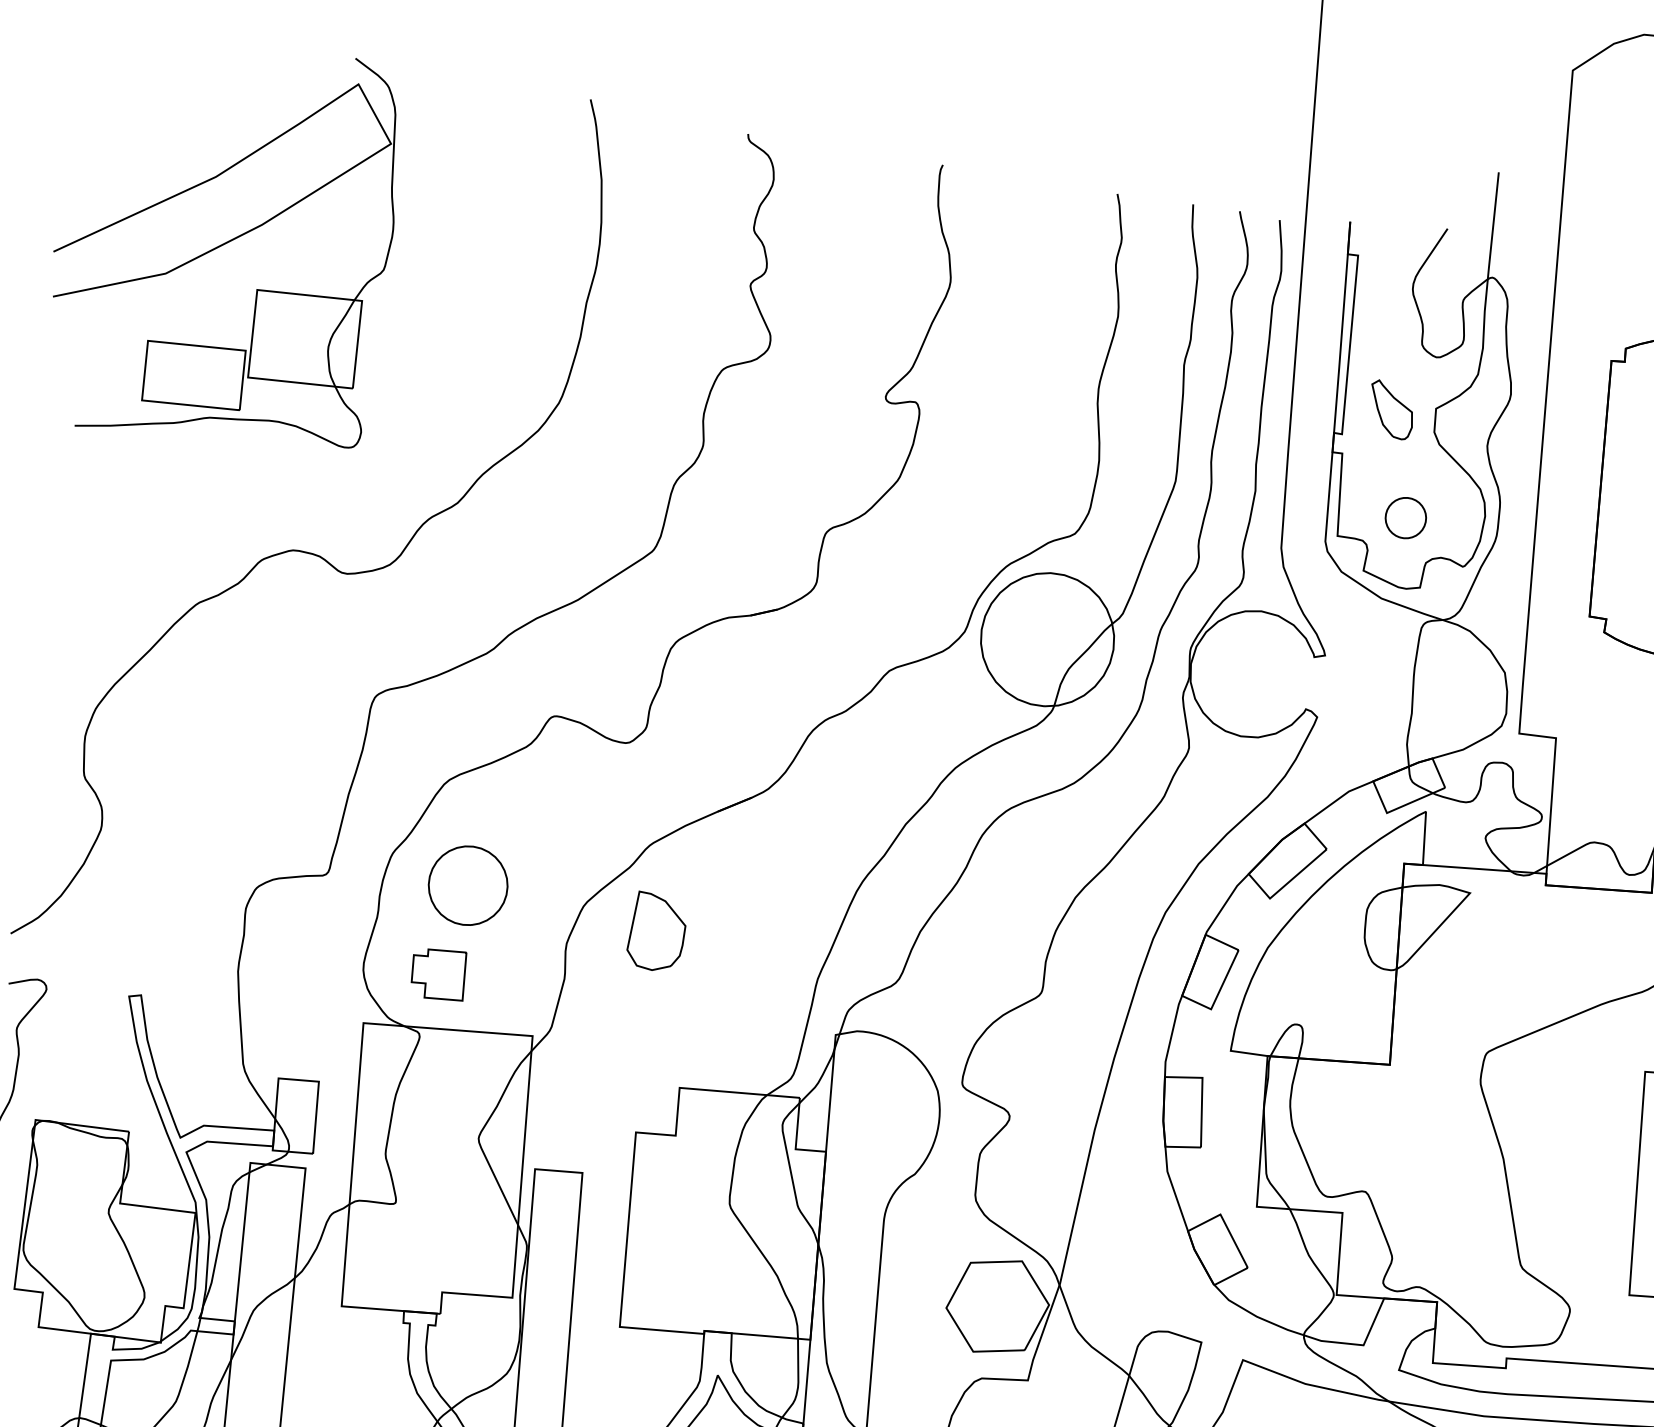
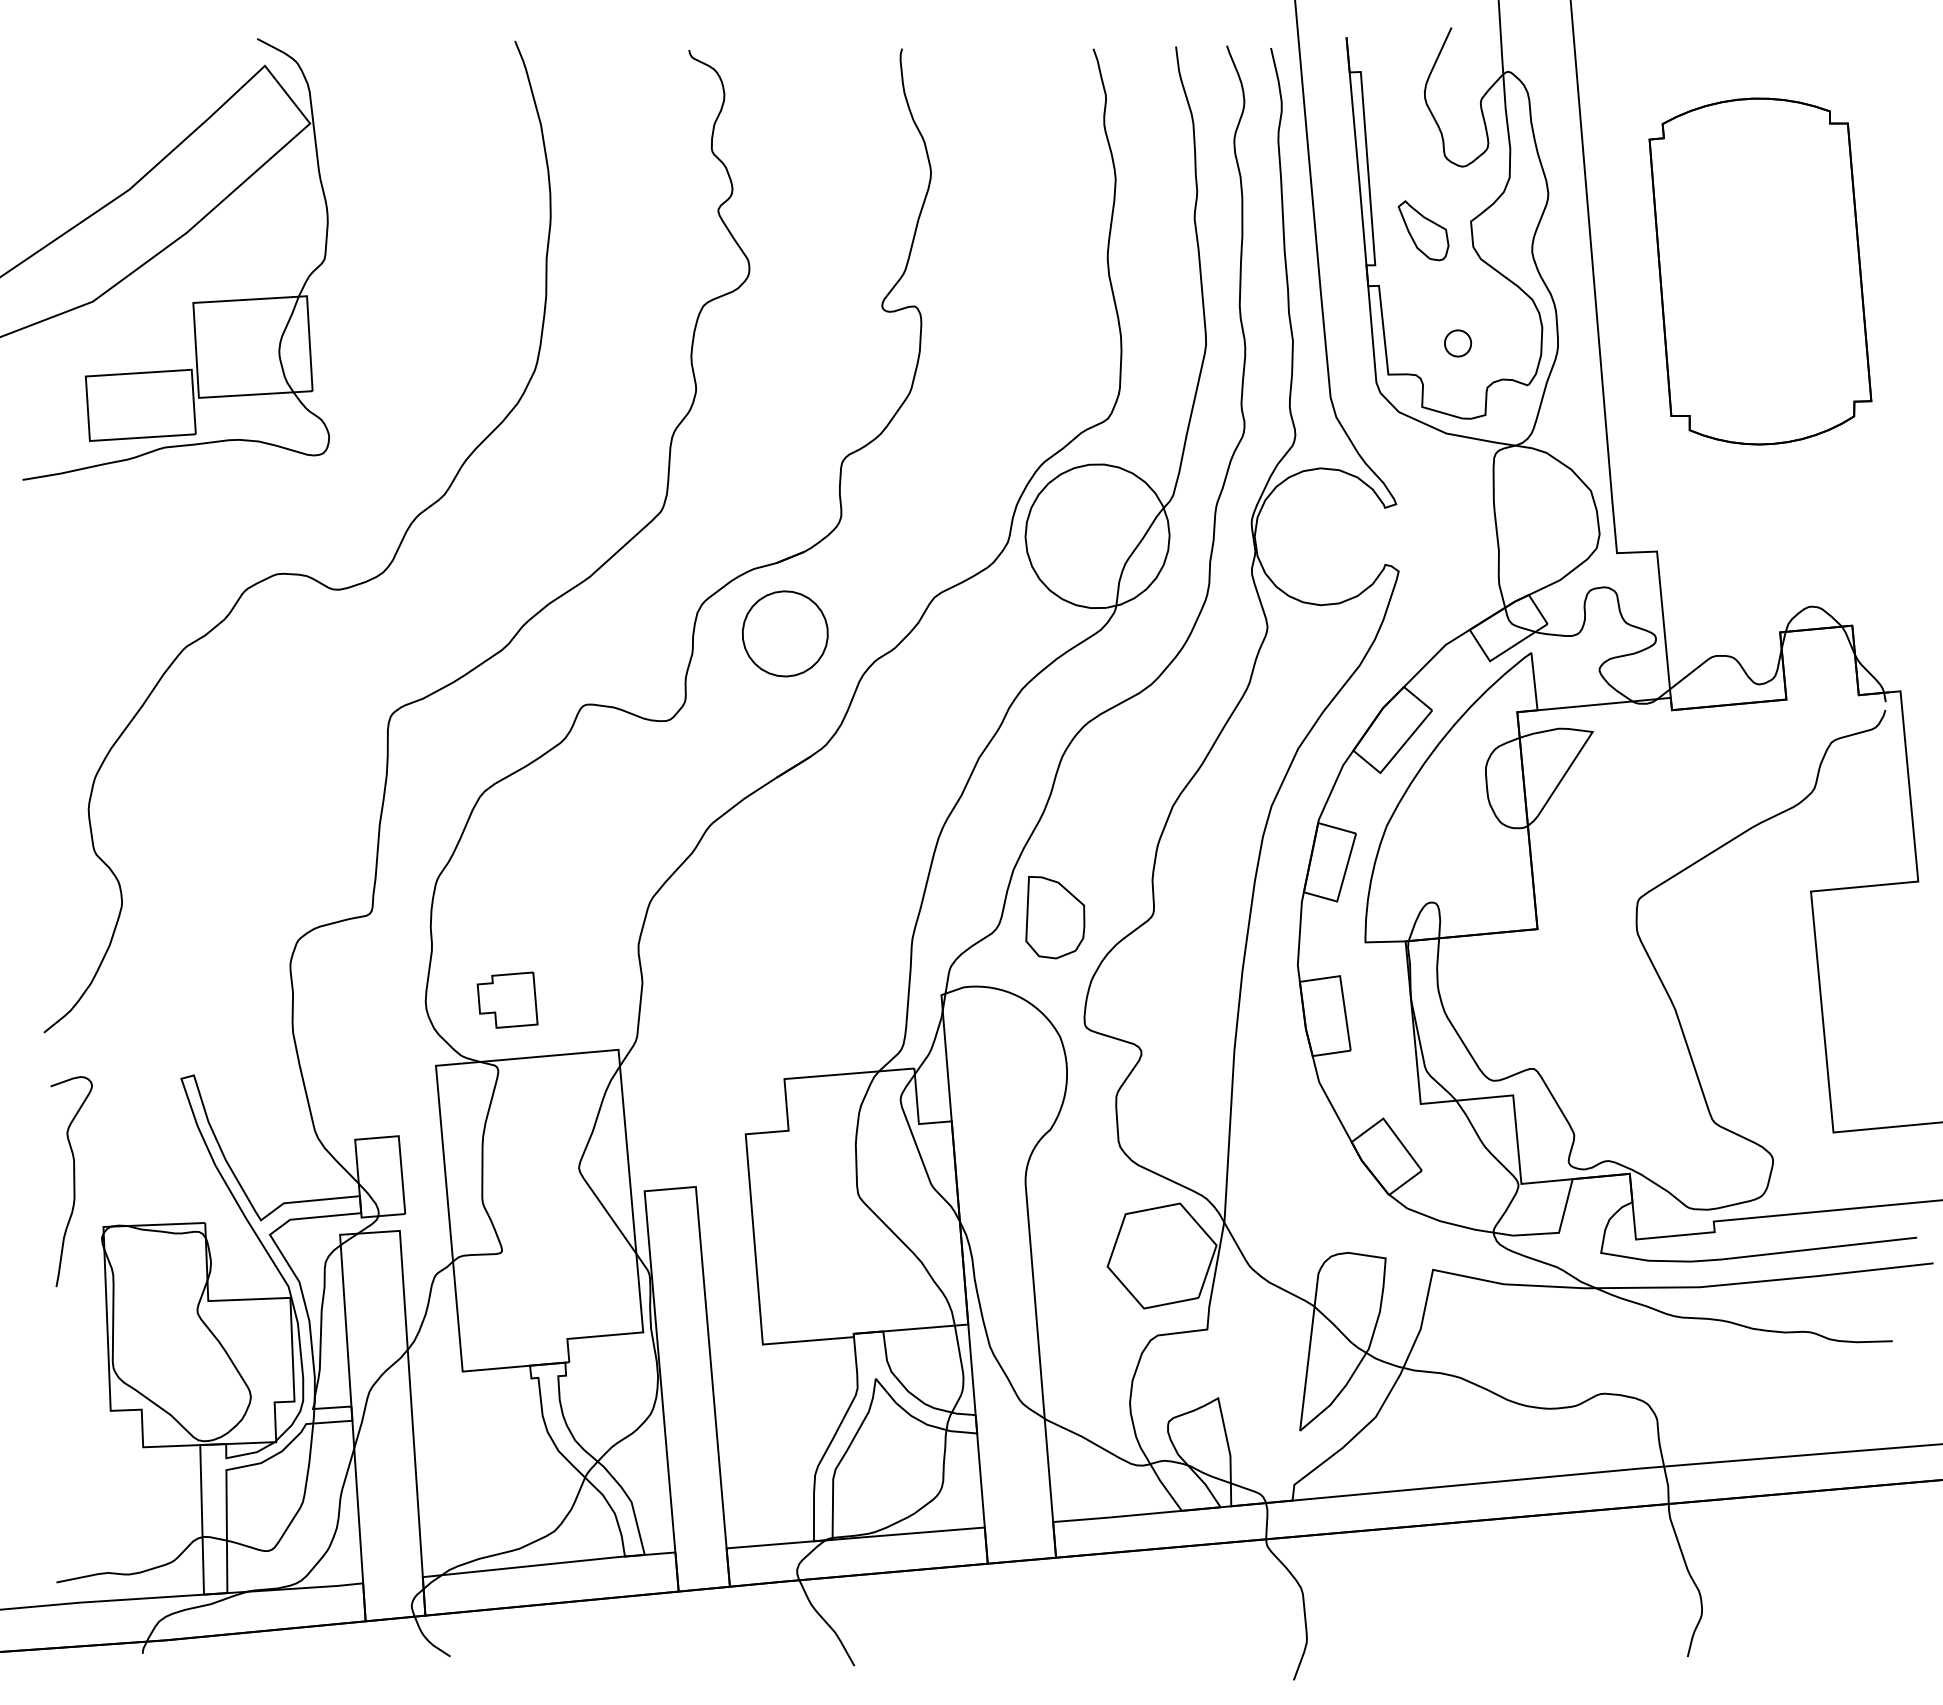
part: (1405, 518) -> (1457, 343), size x0.6
part: (467, 885) -> (784, 633), moved
part: (657, 932) -> (1055, 917), moved

